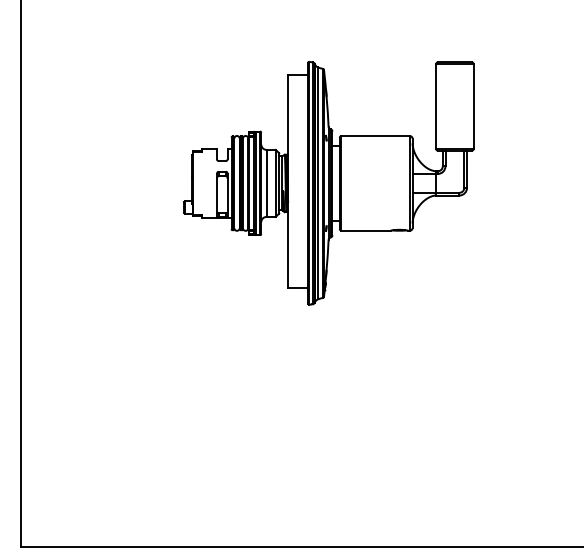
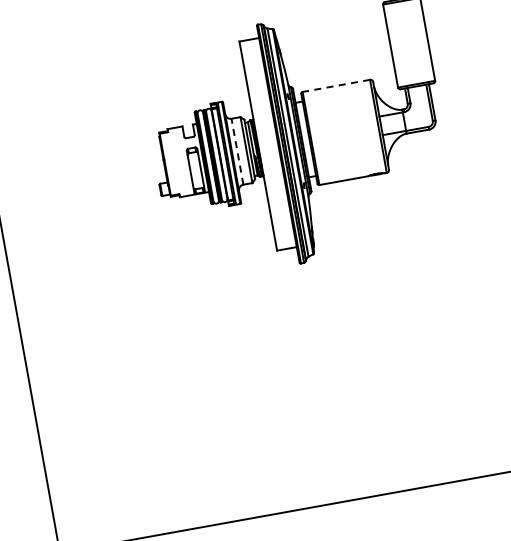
line: (375, 136) -> (336, 86), solid -> dashed
line: (266, 183) -> (237, 151), solid -> dashed

